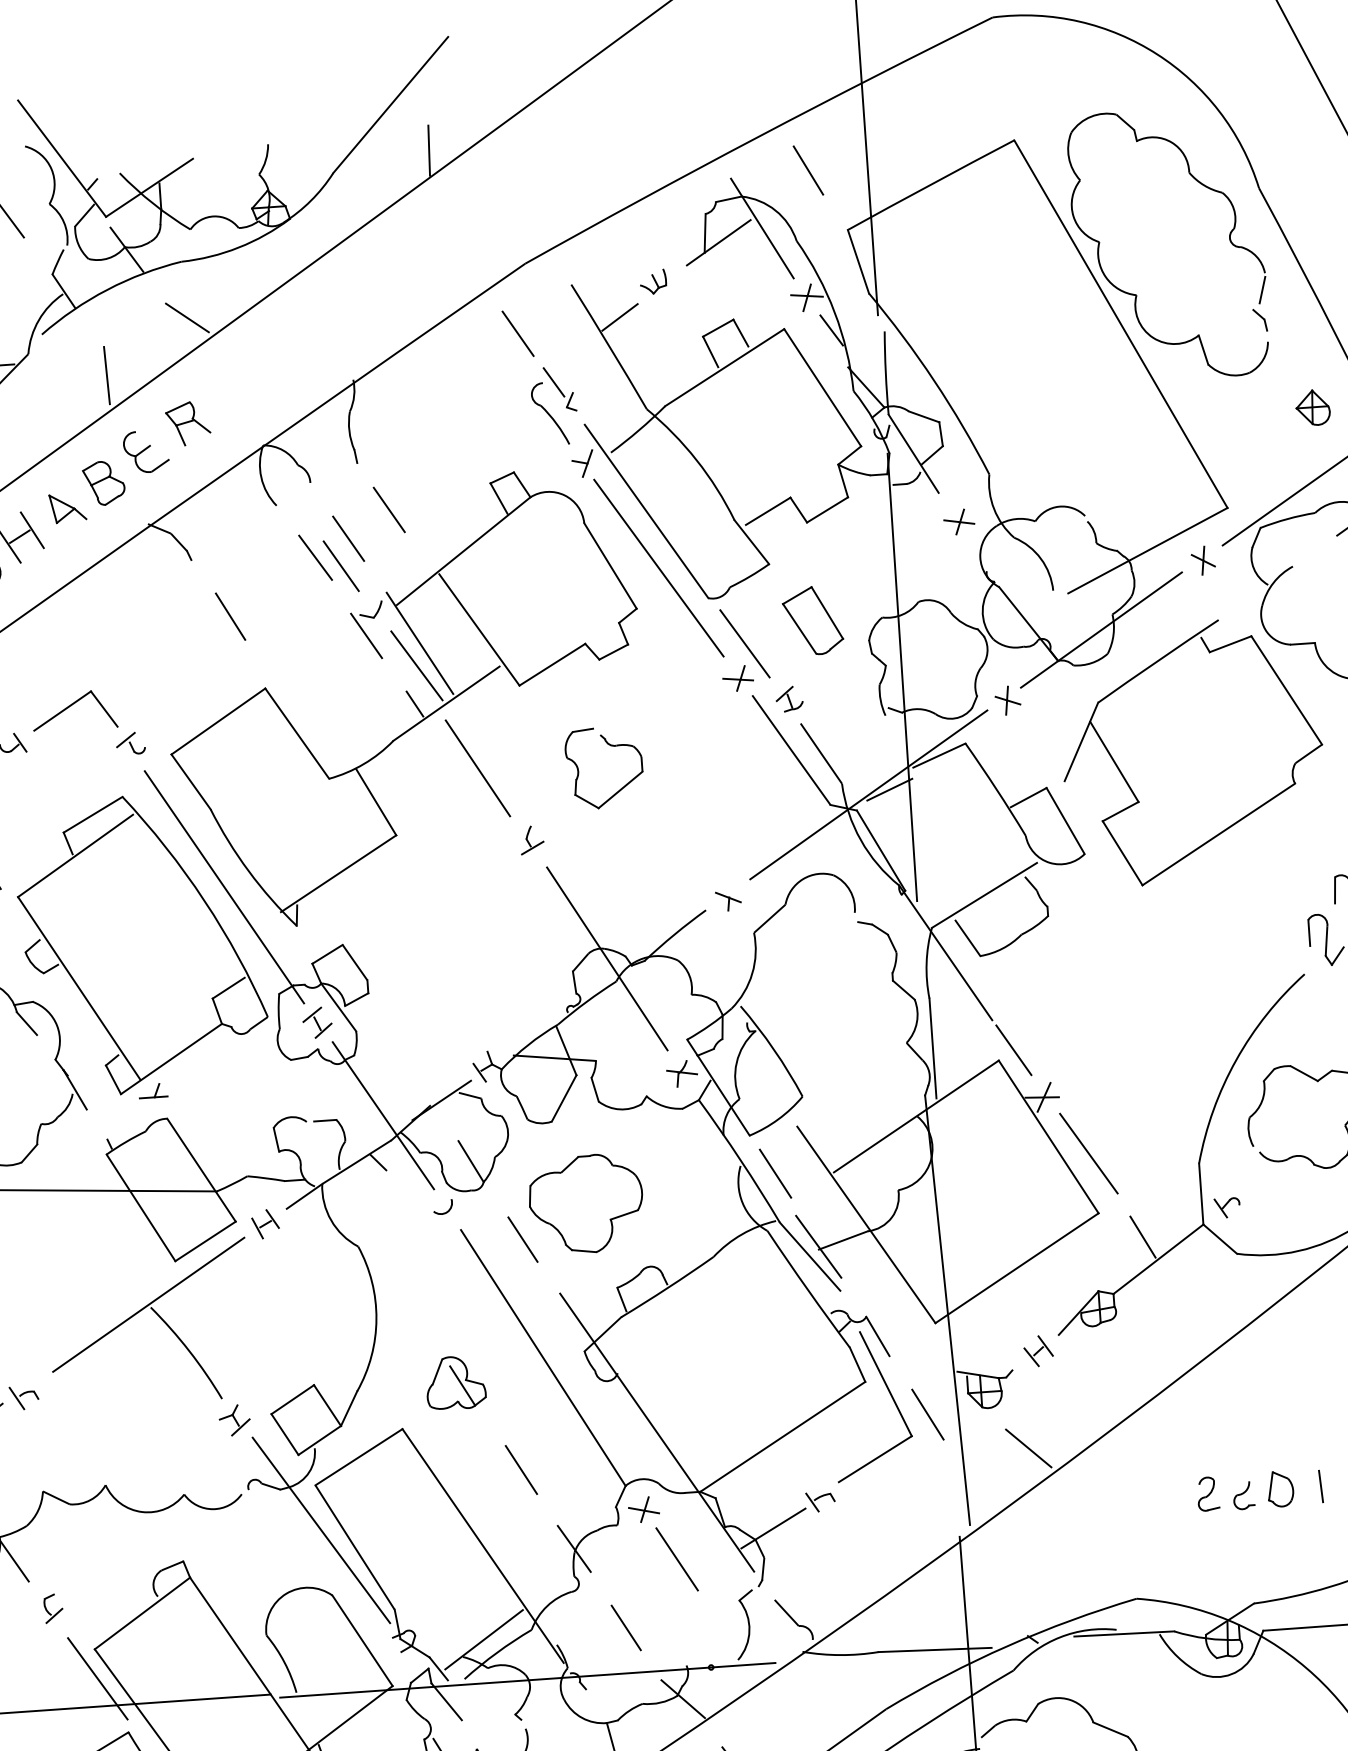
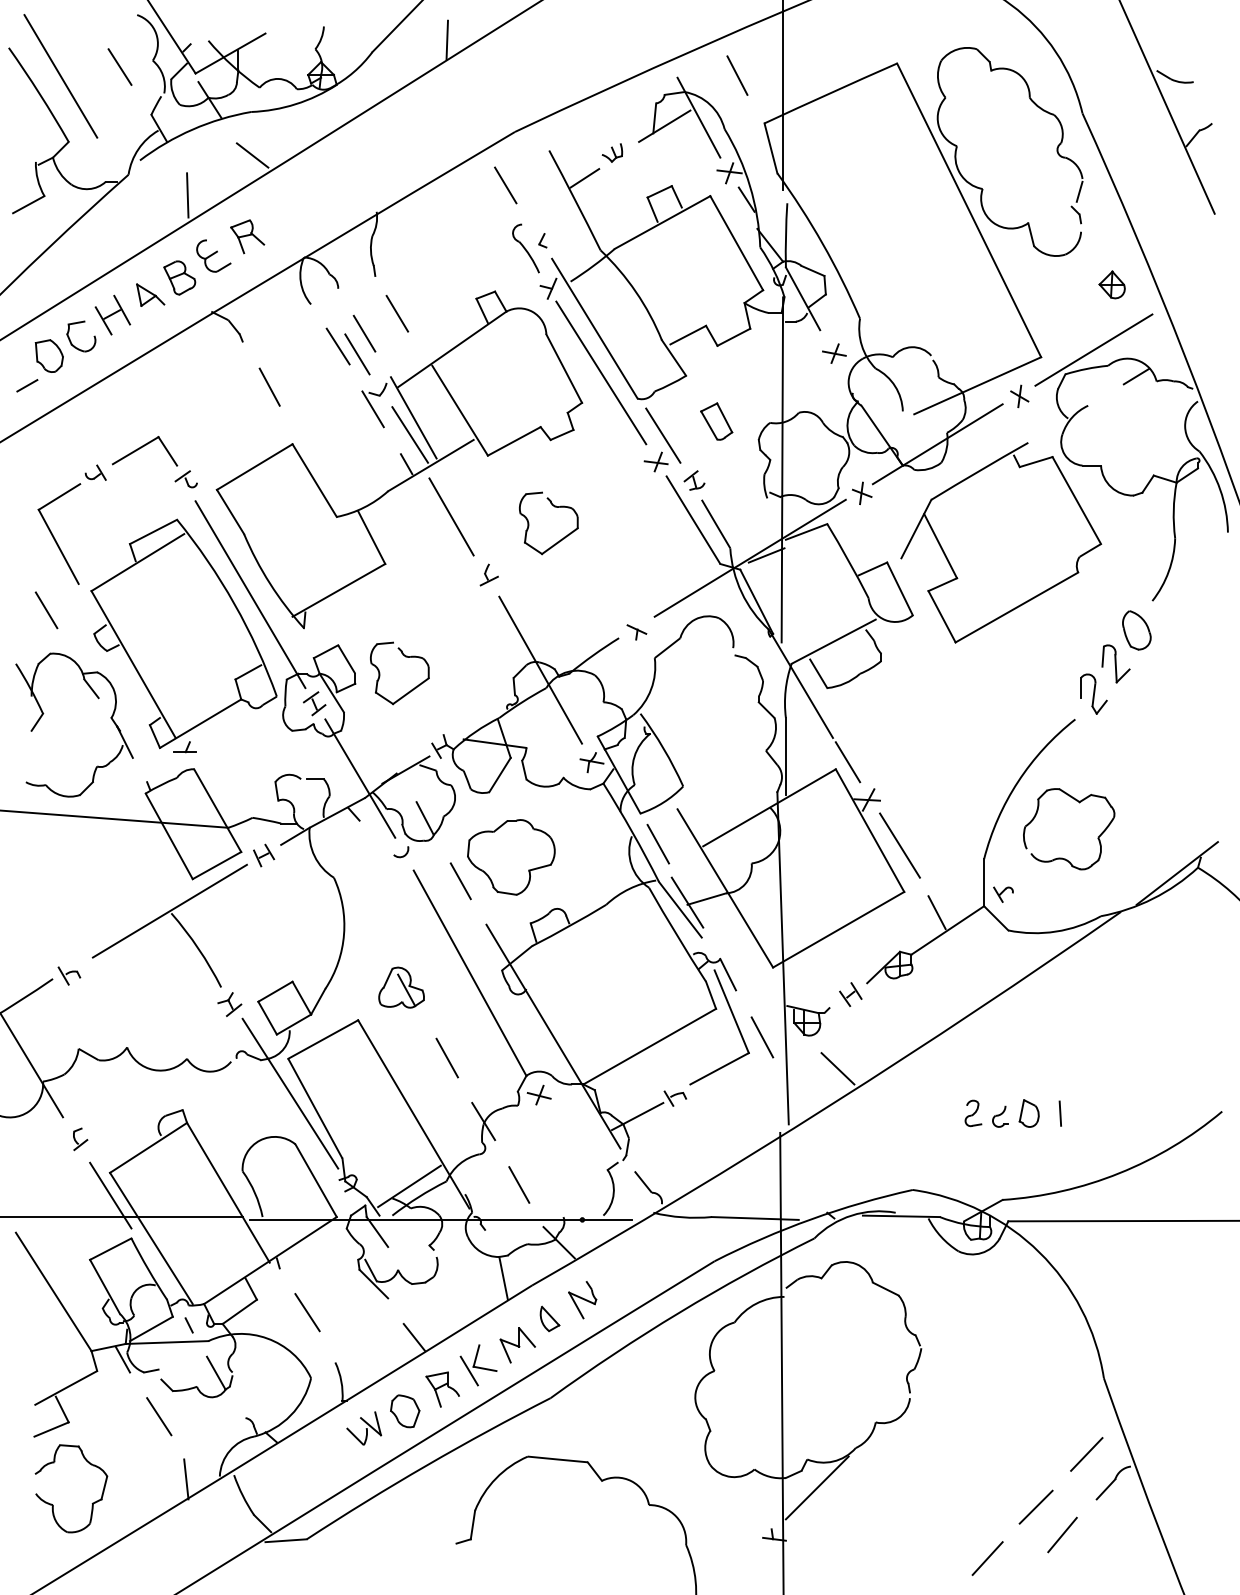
line: (553, 382) -> (530, 224), removed
part: (812, 620) -> (716, 421), size x0.7
part: (430, 954) -> (405, 657), added
line: (676, 1559) -> (561, 1135), removed

